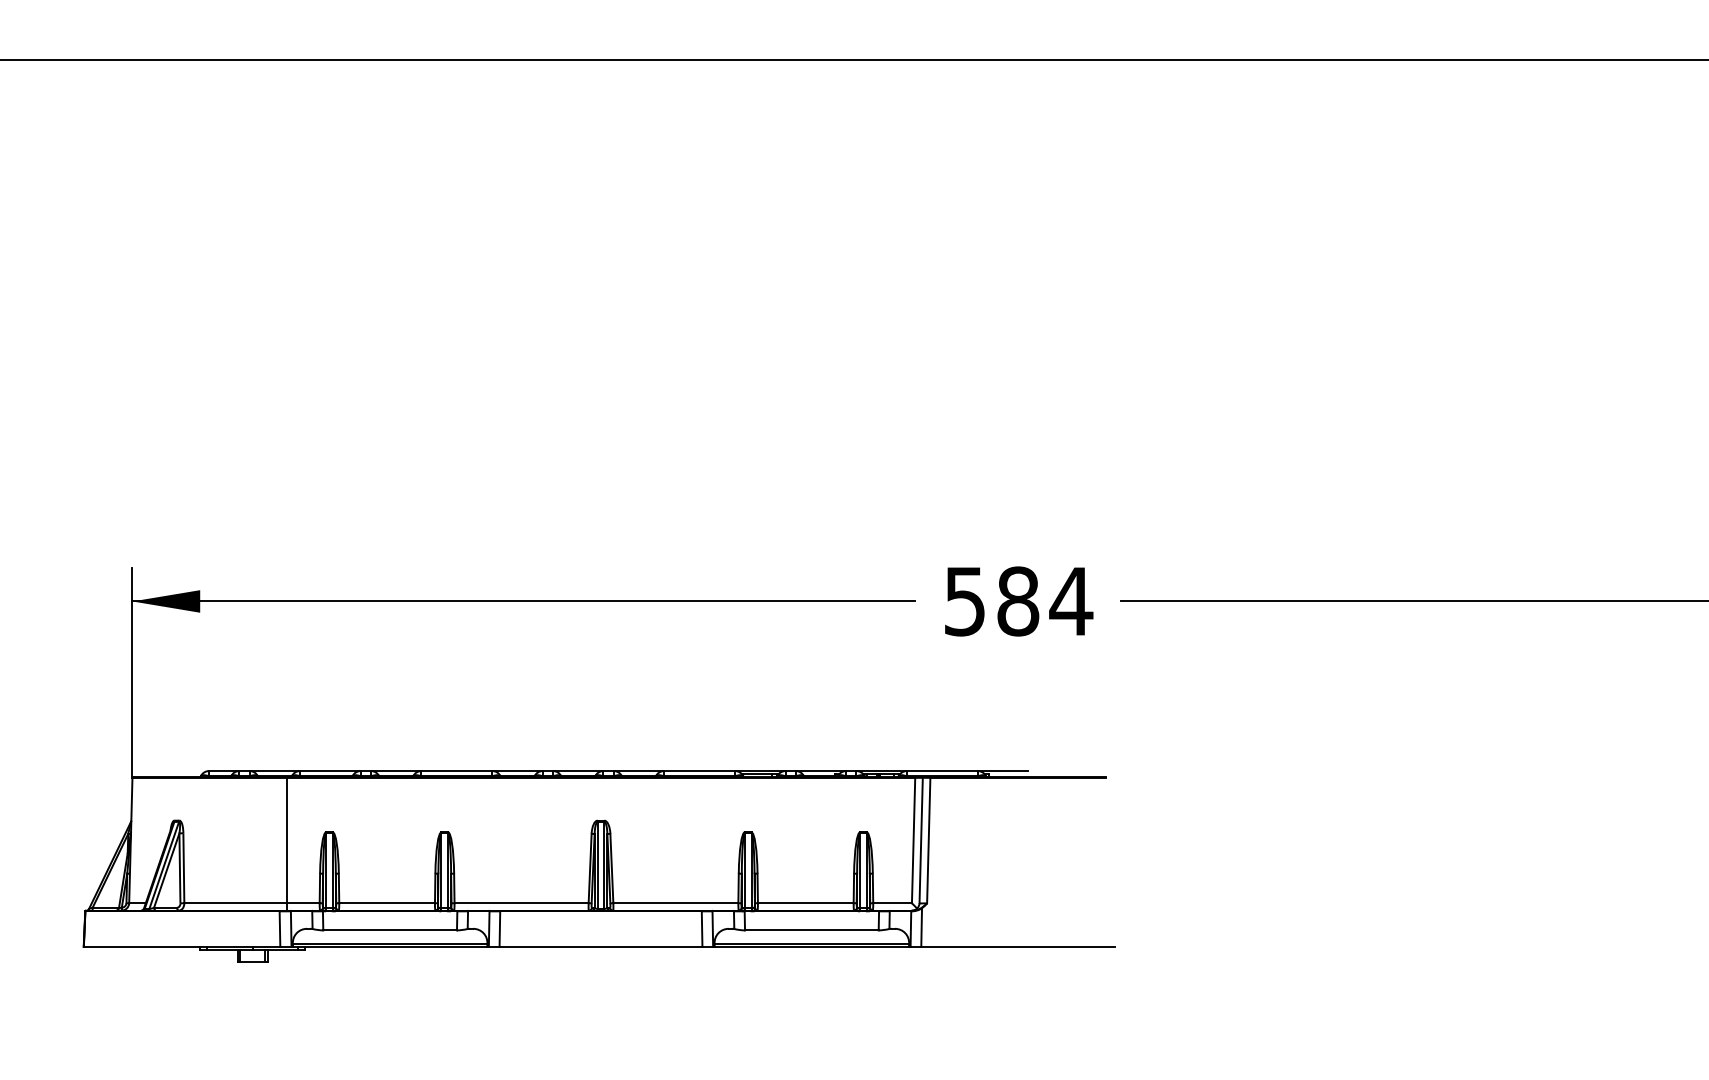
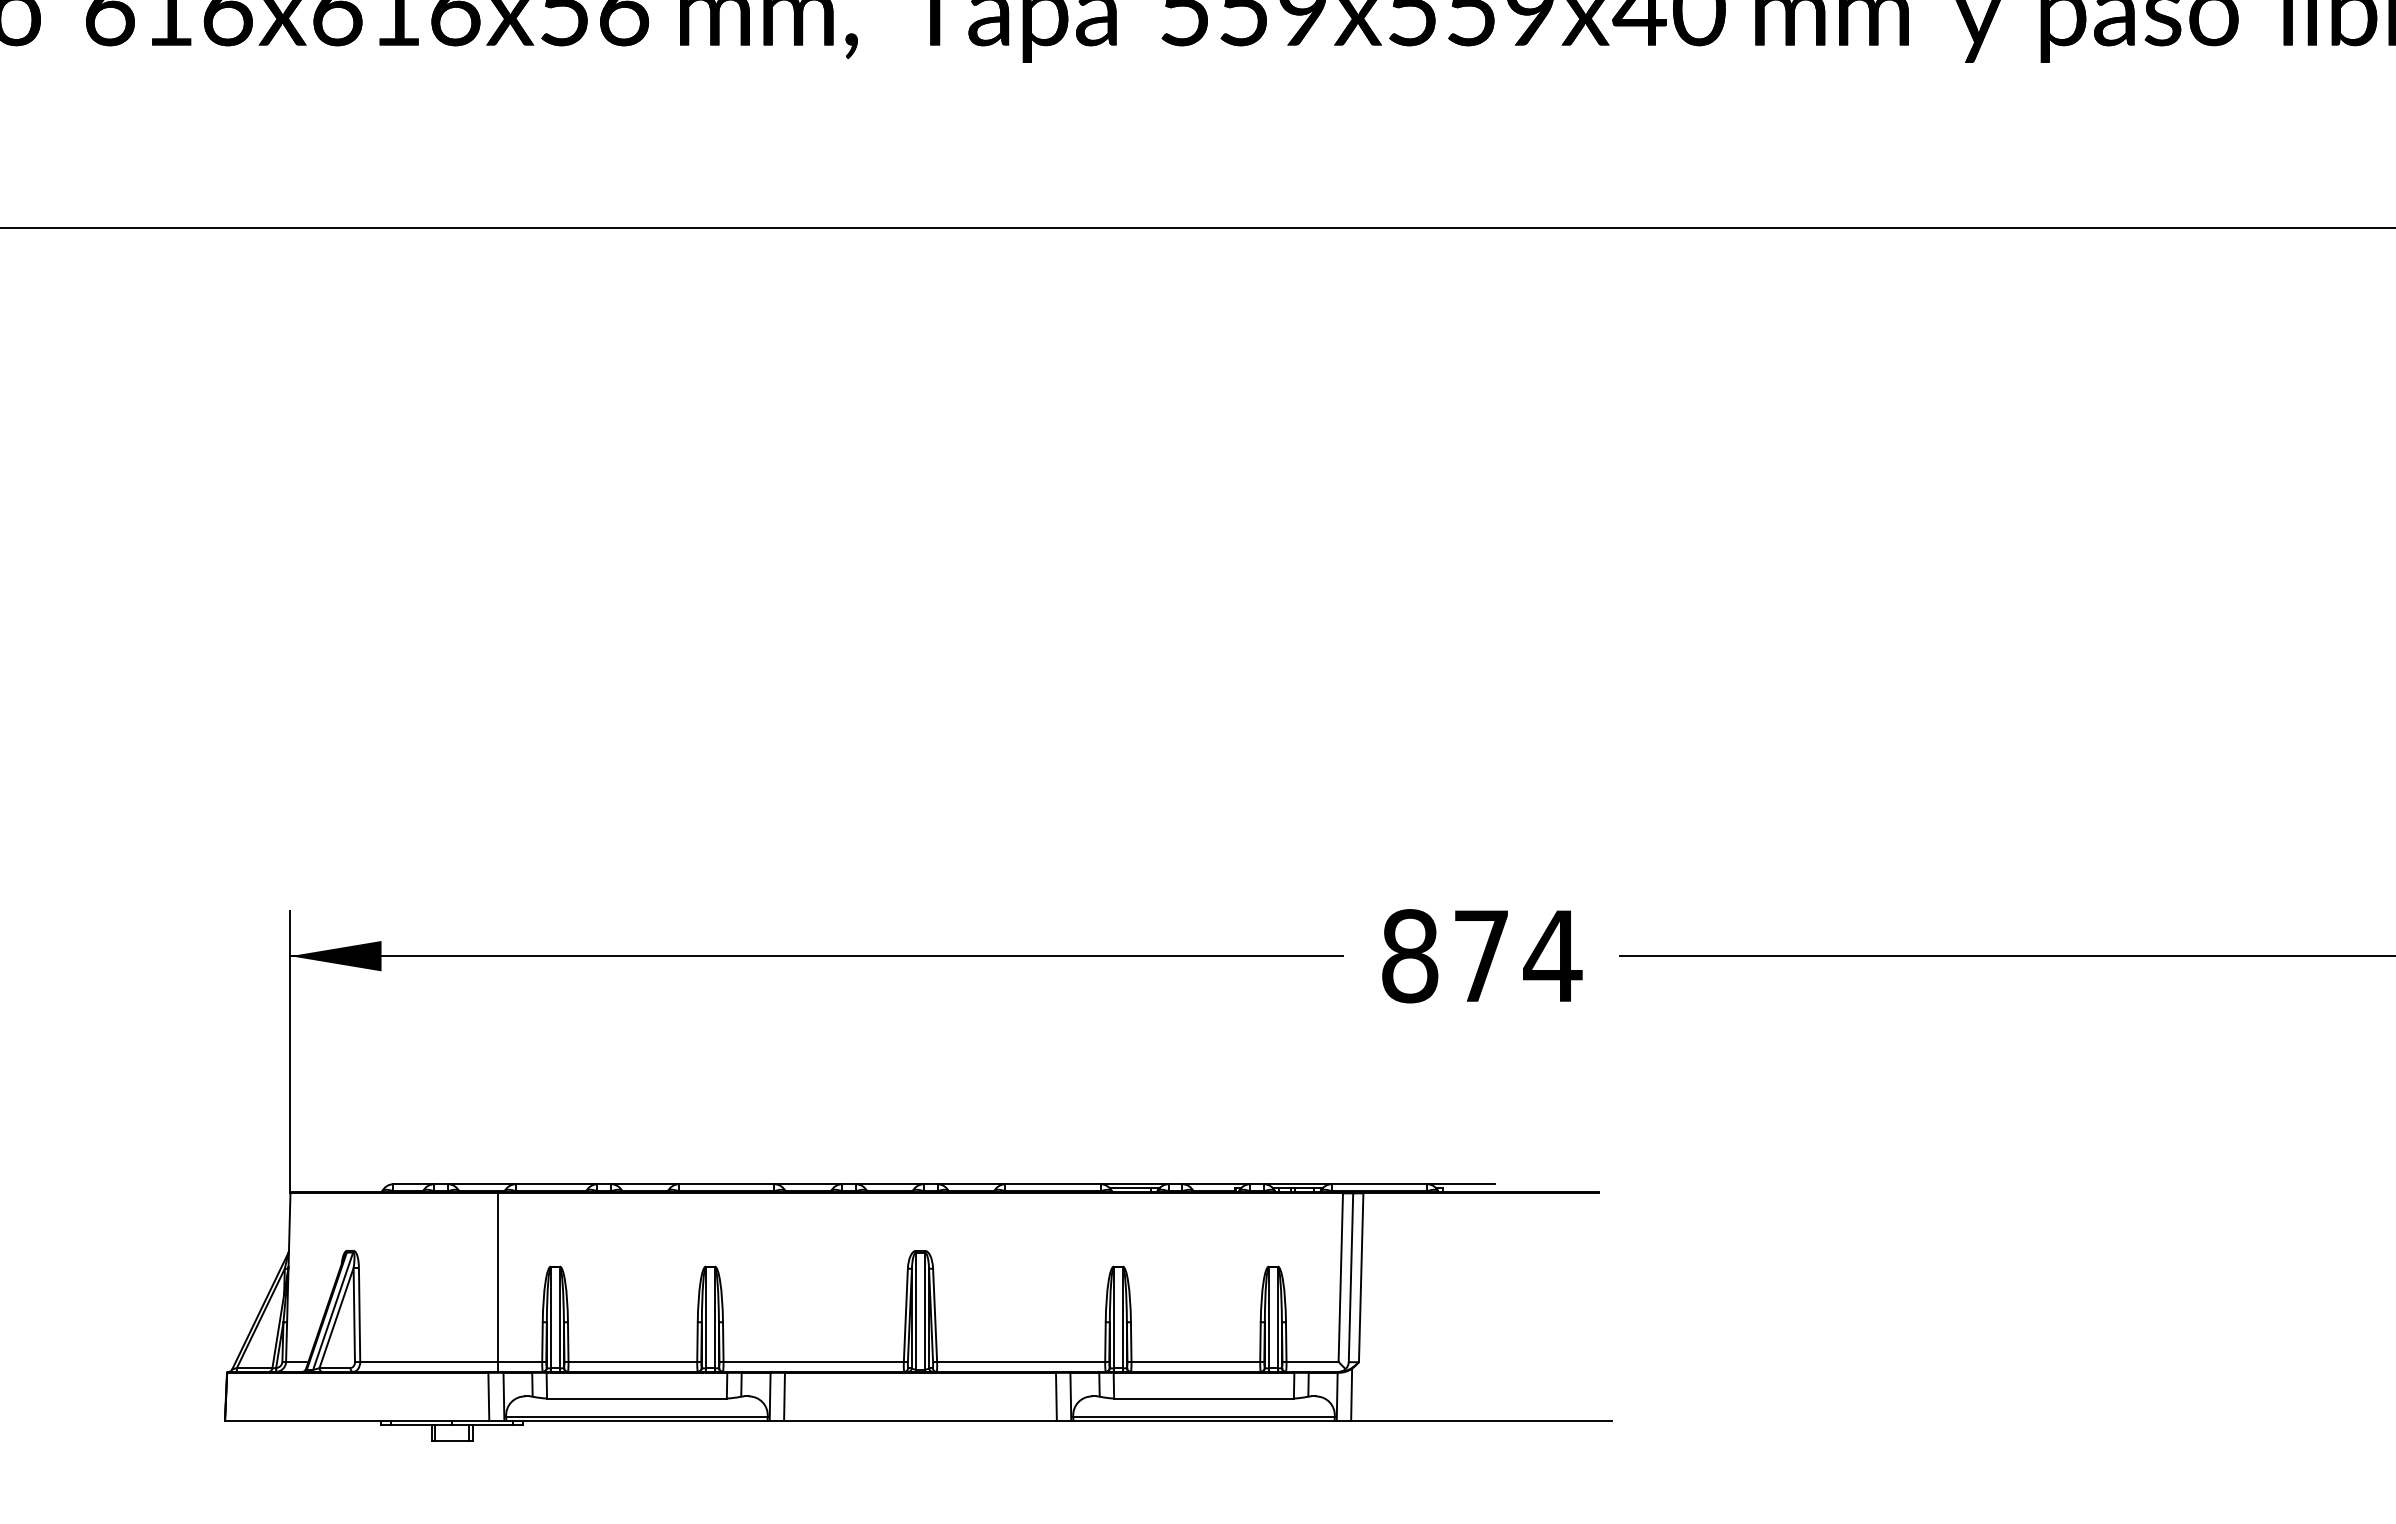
text: (991, 601) -> (1445, 956), 584 -> 874

